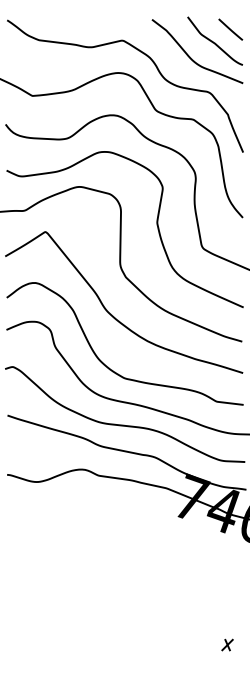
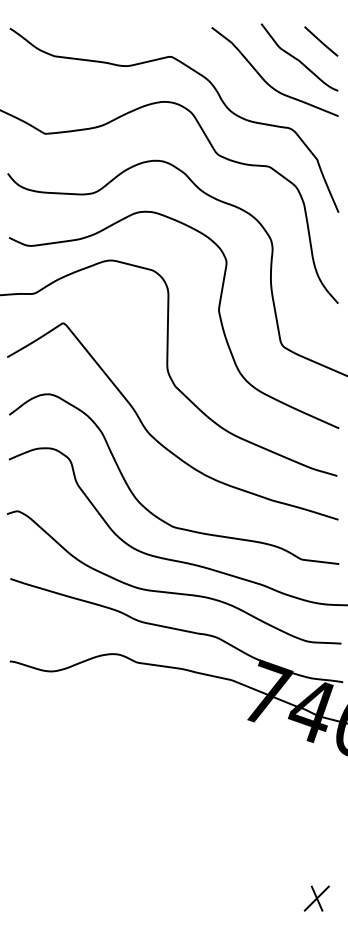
part: (227, 644) -> (316, 897), size x1.67

